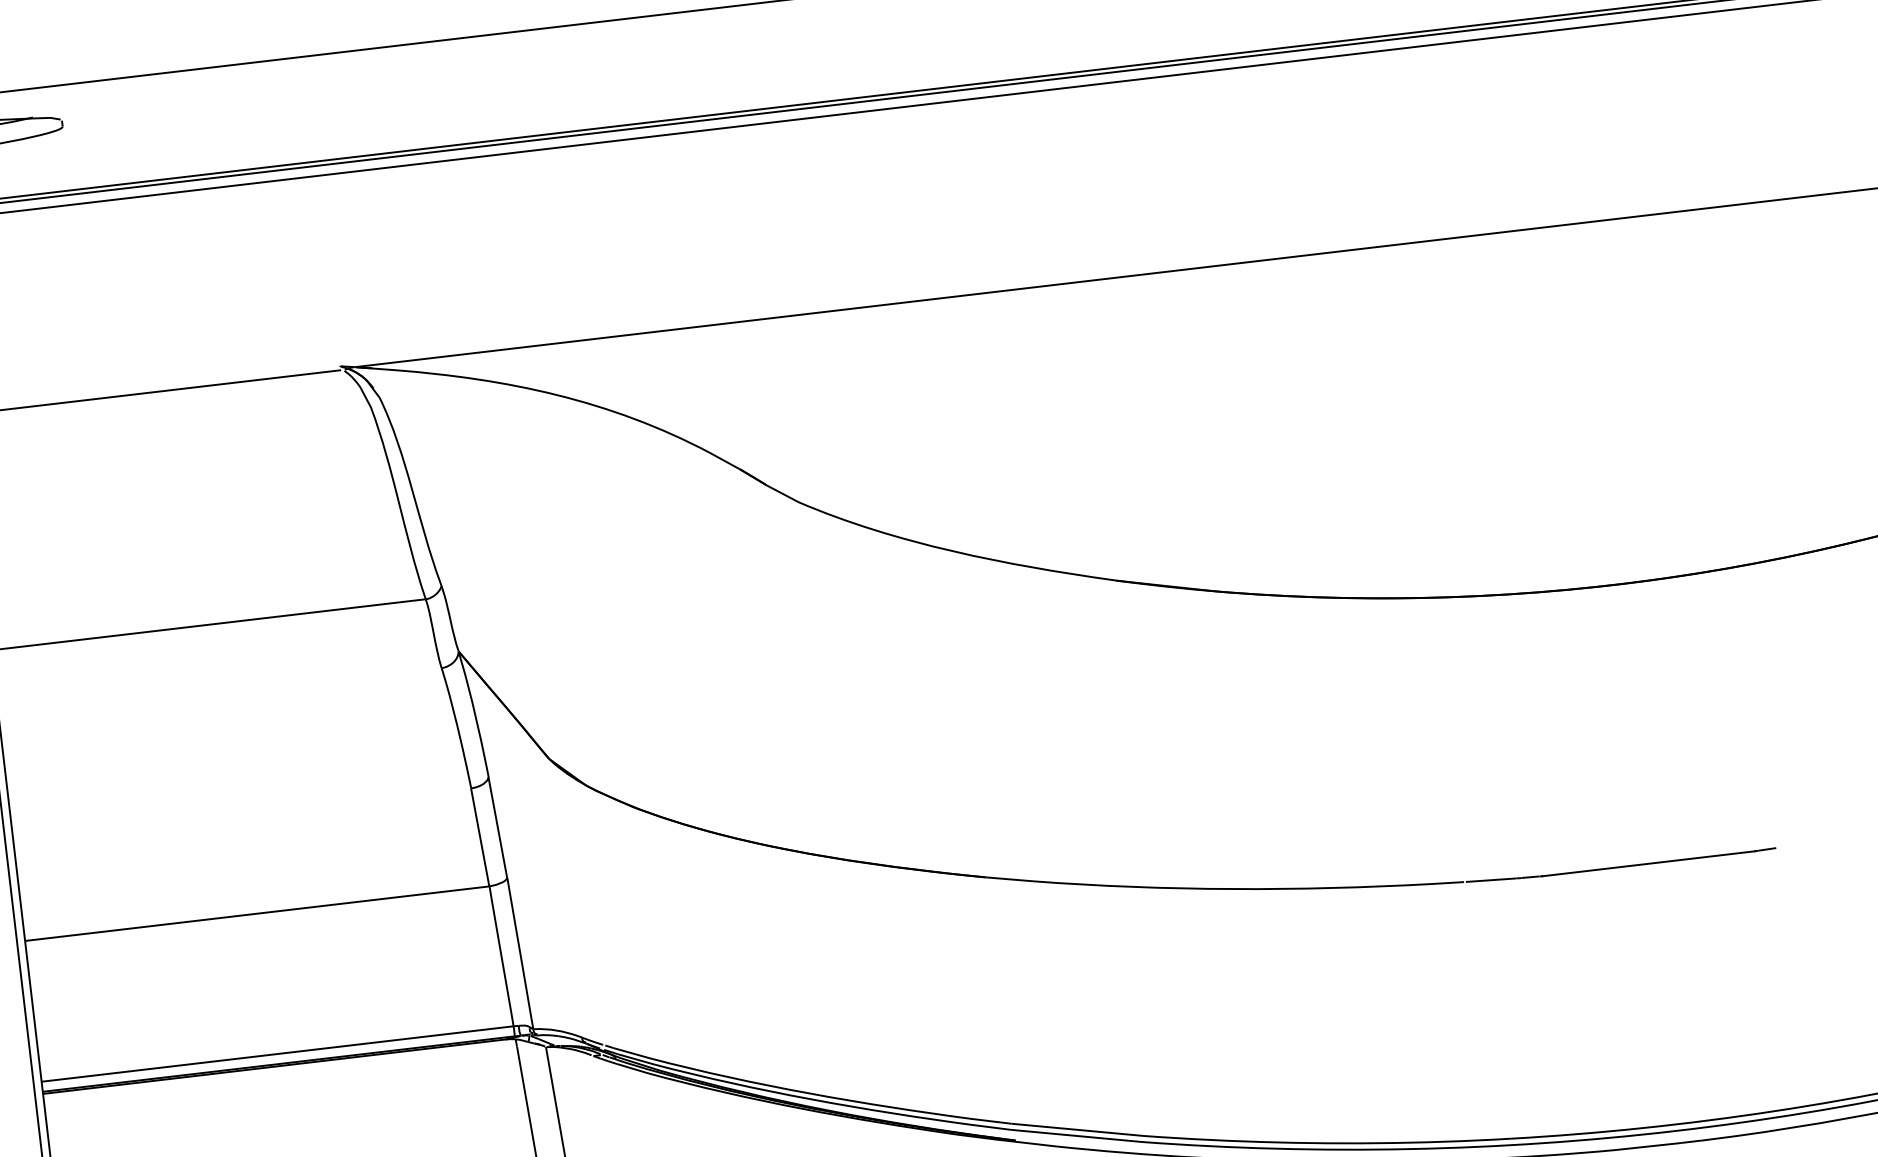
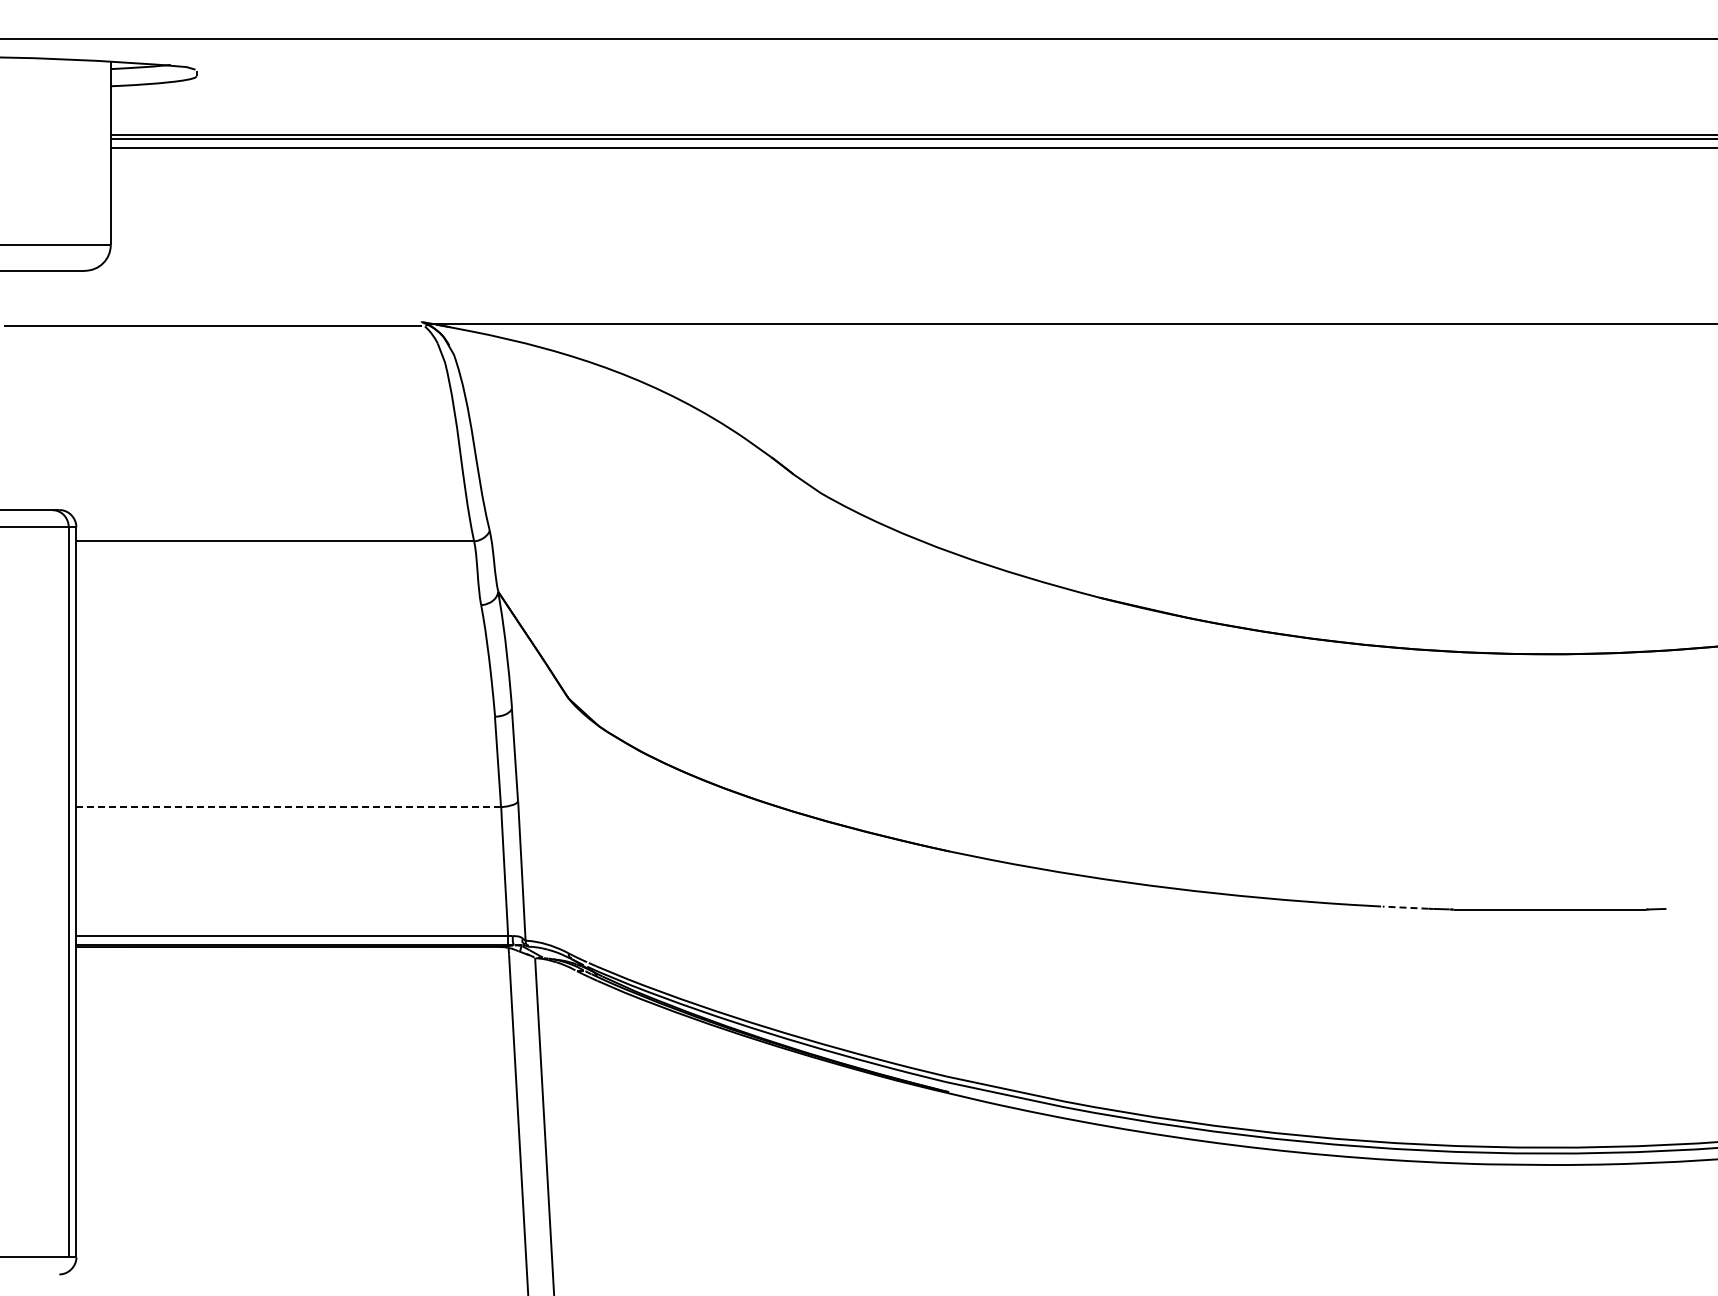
line: (1490, 880) -> (1405, 907), solid -> dashed
line: (258, 914) -> (289, 807), solid -> dashed

